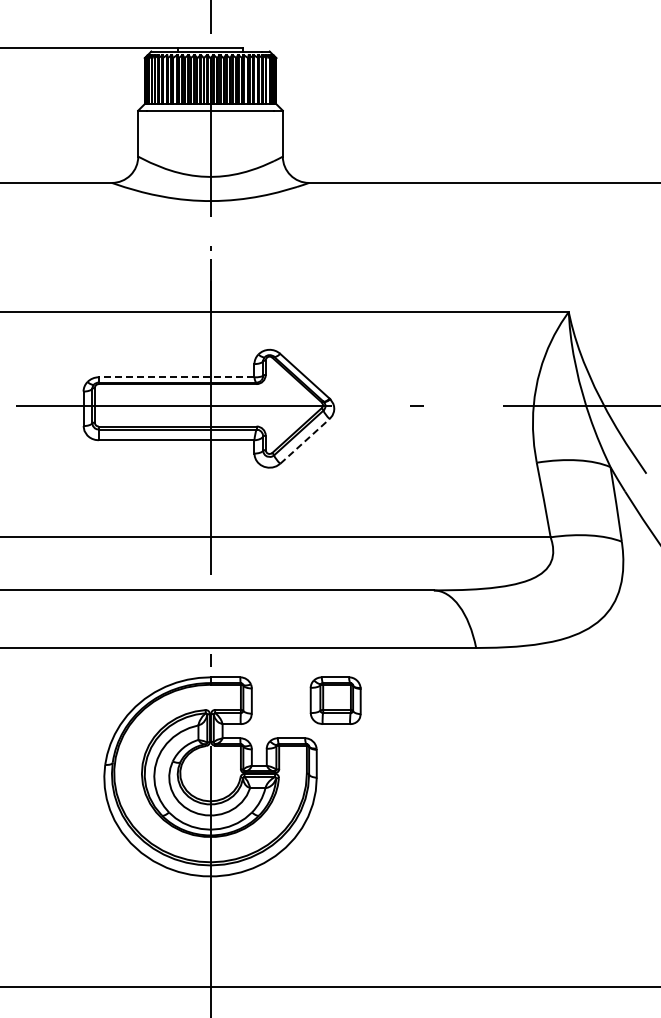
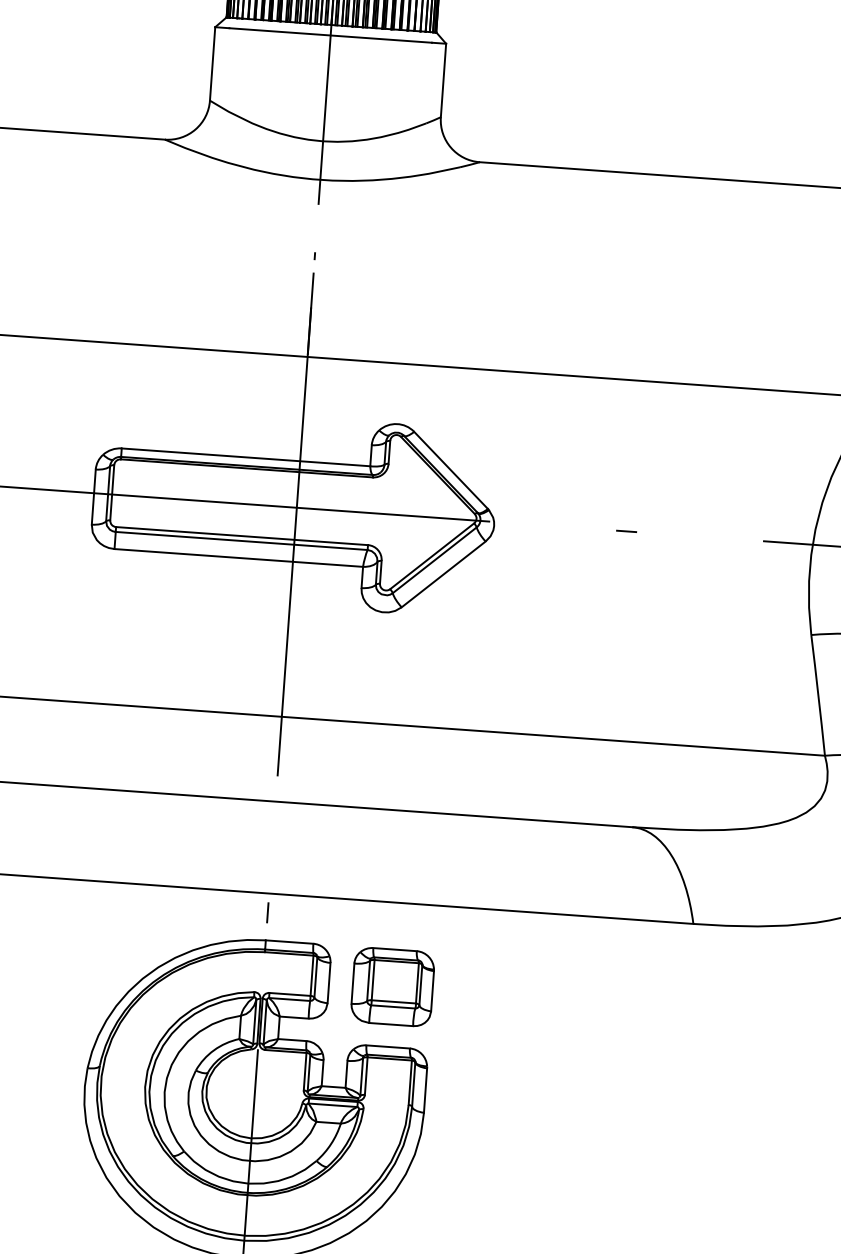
line: (176, 377) -> (245, 457), dashed -> solid
line: (305, 441) -> (444, 574), dashed -> solid
part: (335, 700) -> (392, 986), moved

